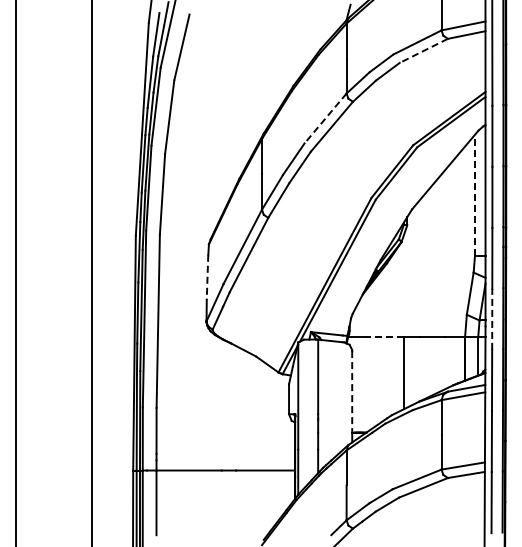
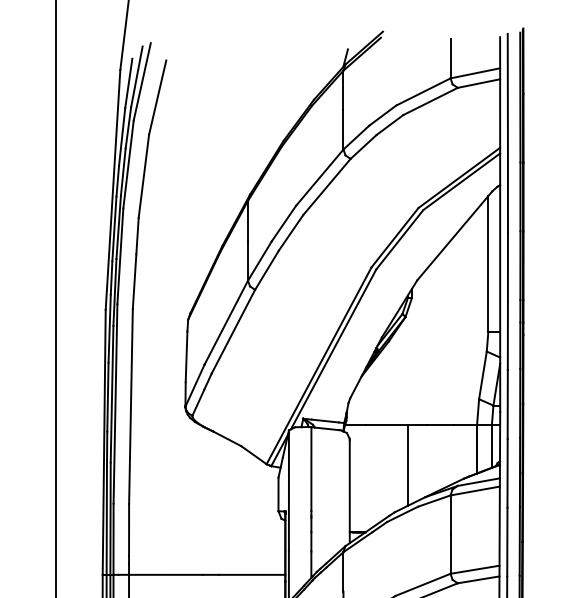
line: (423, 50) -> (430, 101), dashed -> solid
line: (325, 118) -> (319, 177), dashed -> solid
line: (475, 194) -> (488, 263), dashed -> solid
line: (207, 277) -> (186, 357), dashed -> solid
line: (492, 319) -> (508, 404), dashed -> solid
line: (384, 337) -> (386, 424), dashed -> solid
line: (352, 391) -> (350, 485), dashed -> solid

